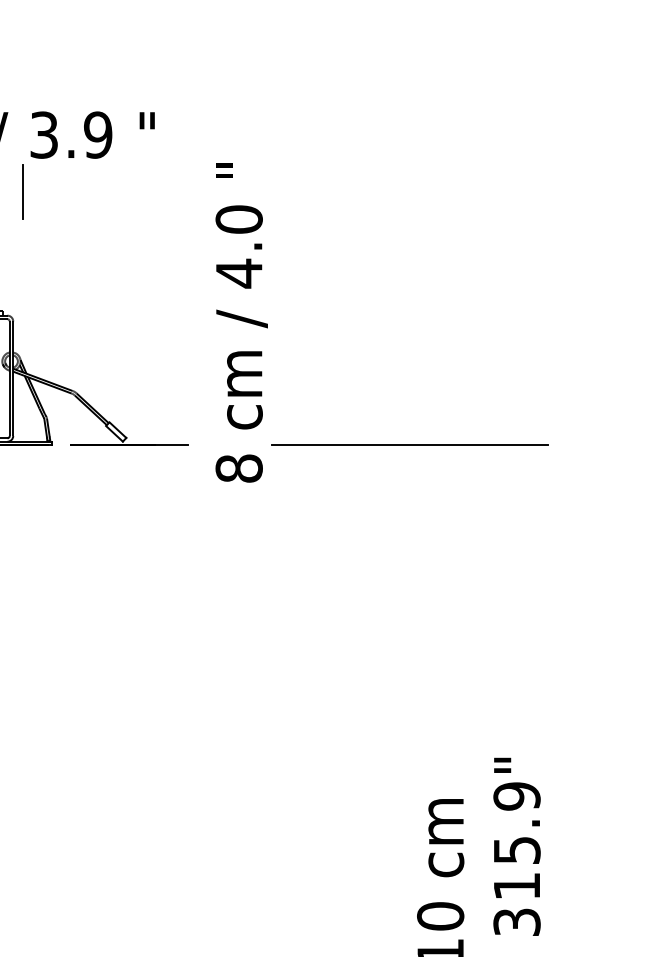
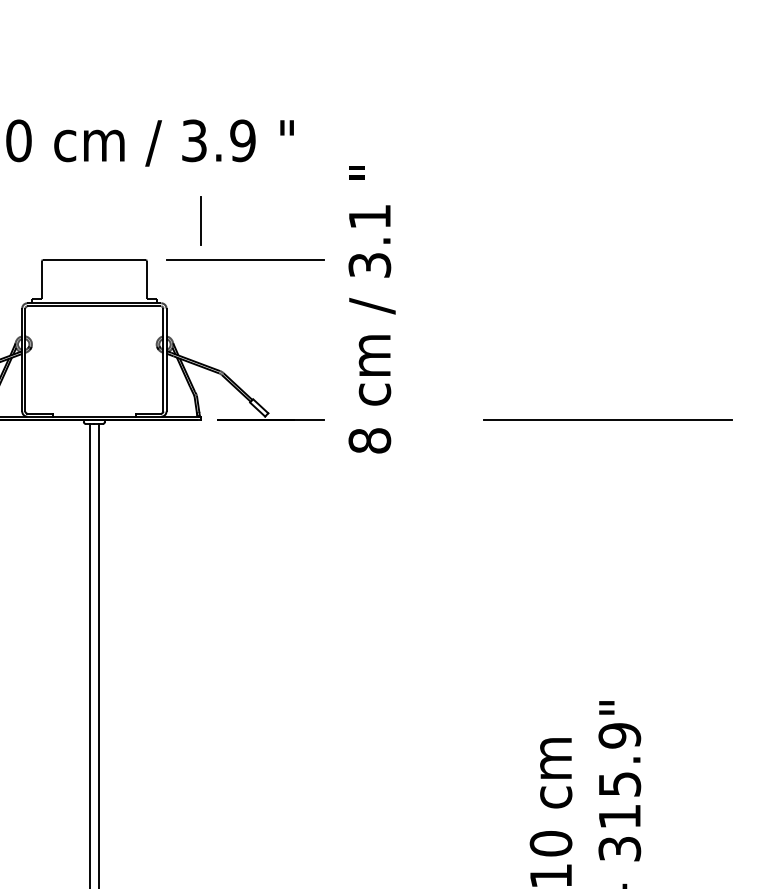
line: (22, 191) -> (200, 220), moved
text: (238, 247) -> (369, 241), 4.0 -> 3.1
line: (99, 267) -> (244, 259), added
line: (408, 444) -> (607, 419), moved

